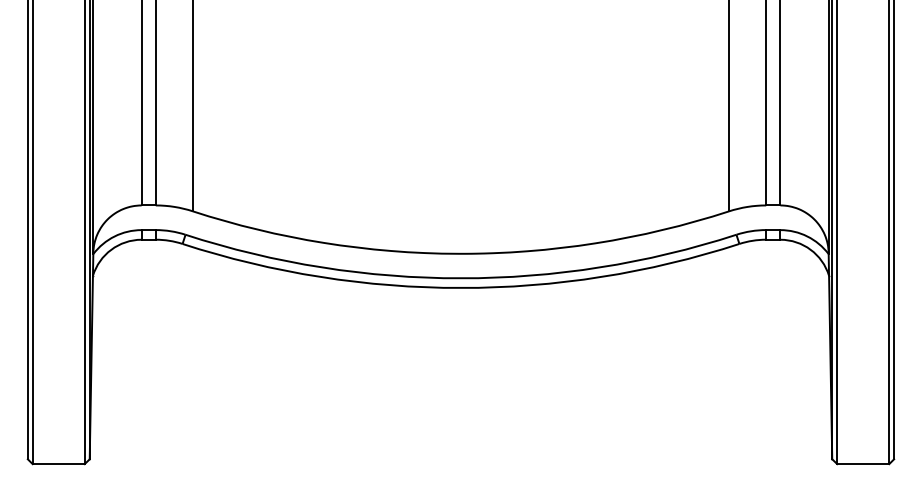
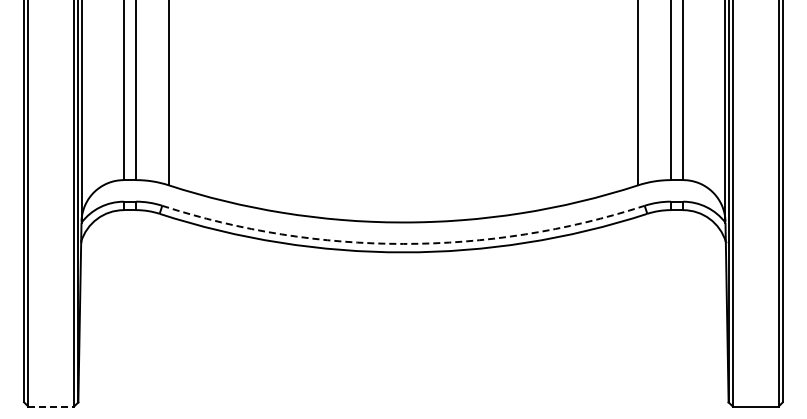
arc: (461, 277) -> (403, 243), solid -> dashed
line: (59, 463) -> (51, 406), solid -> dashed

